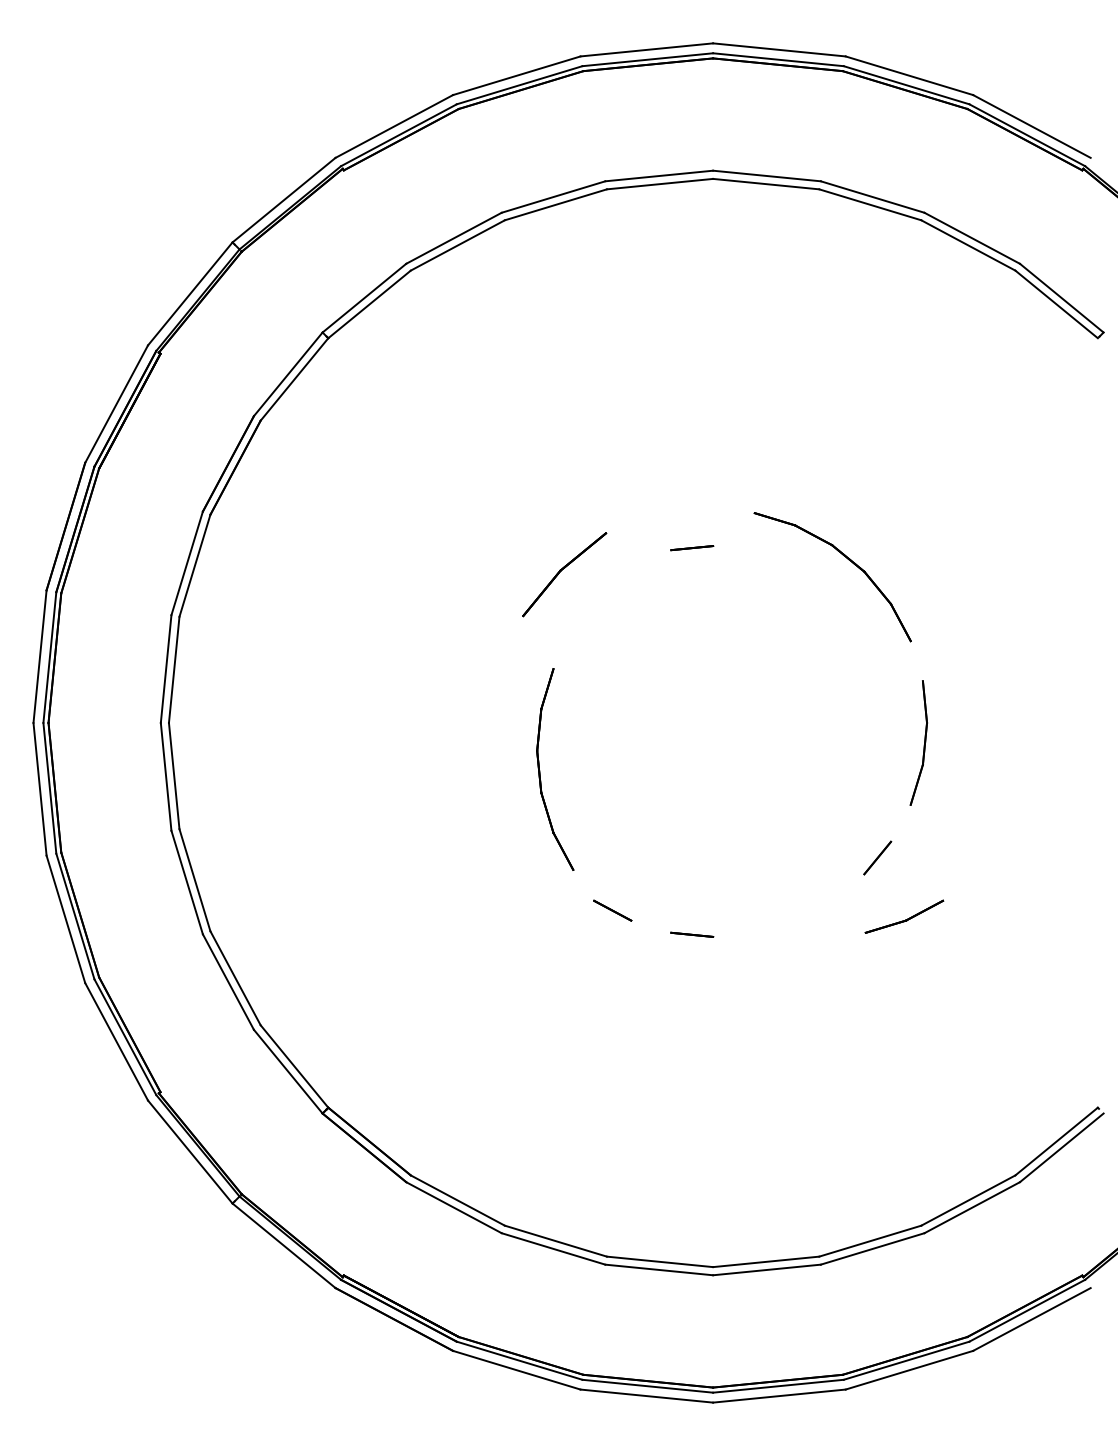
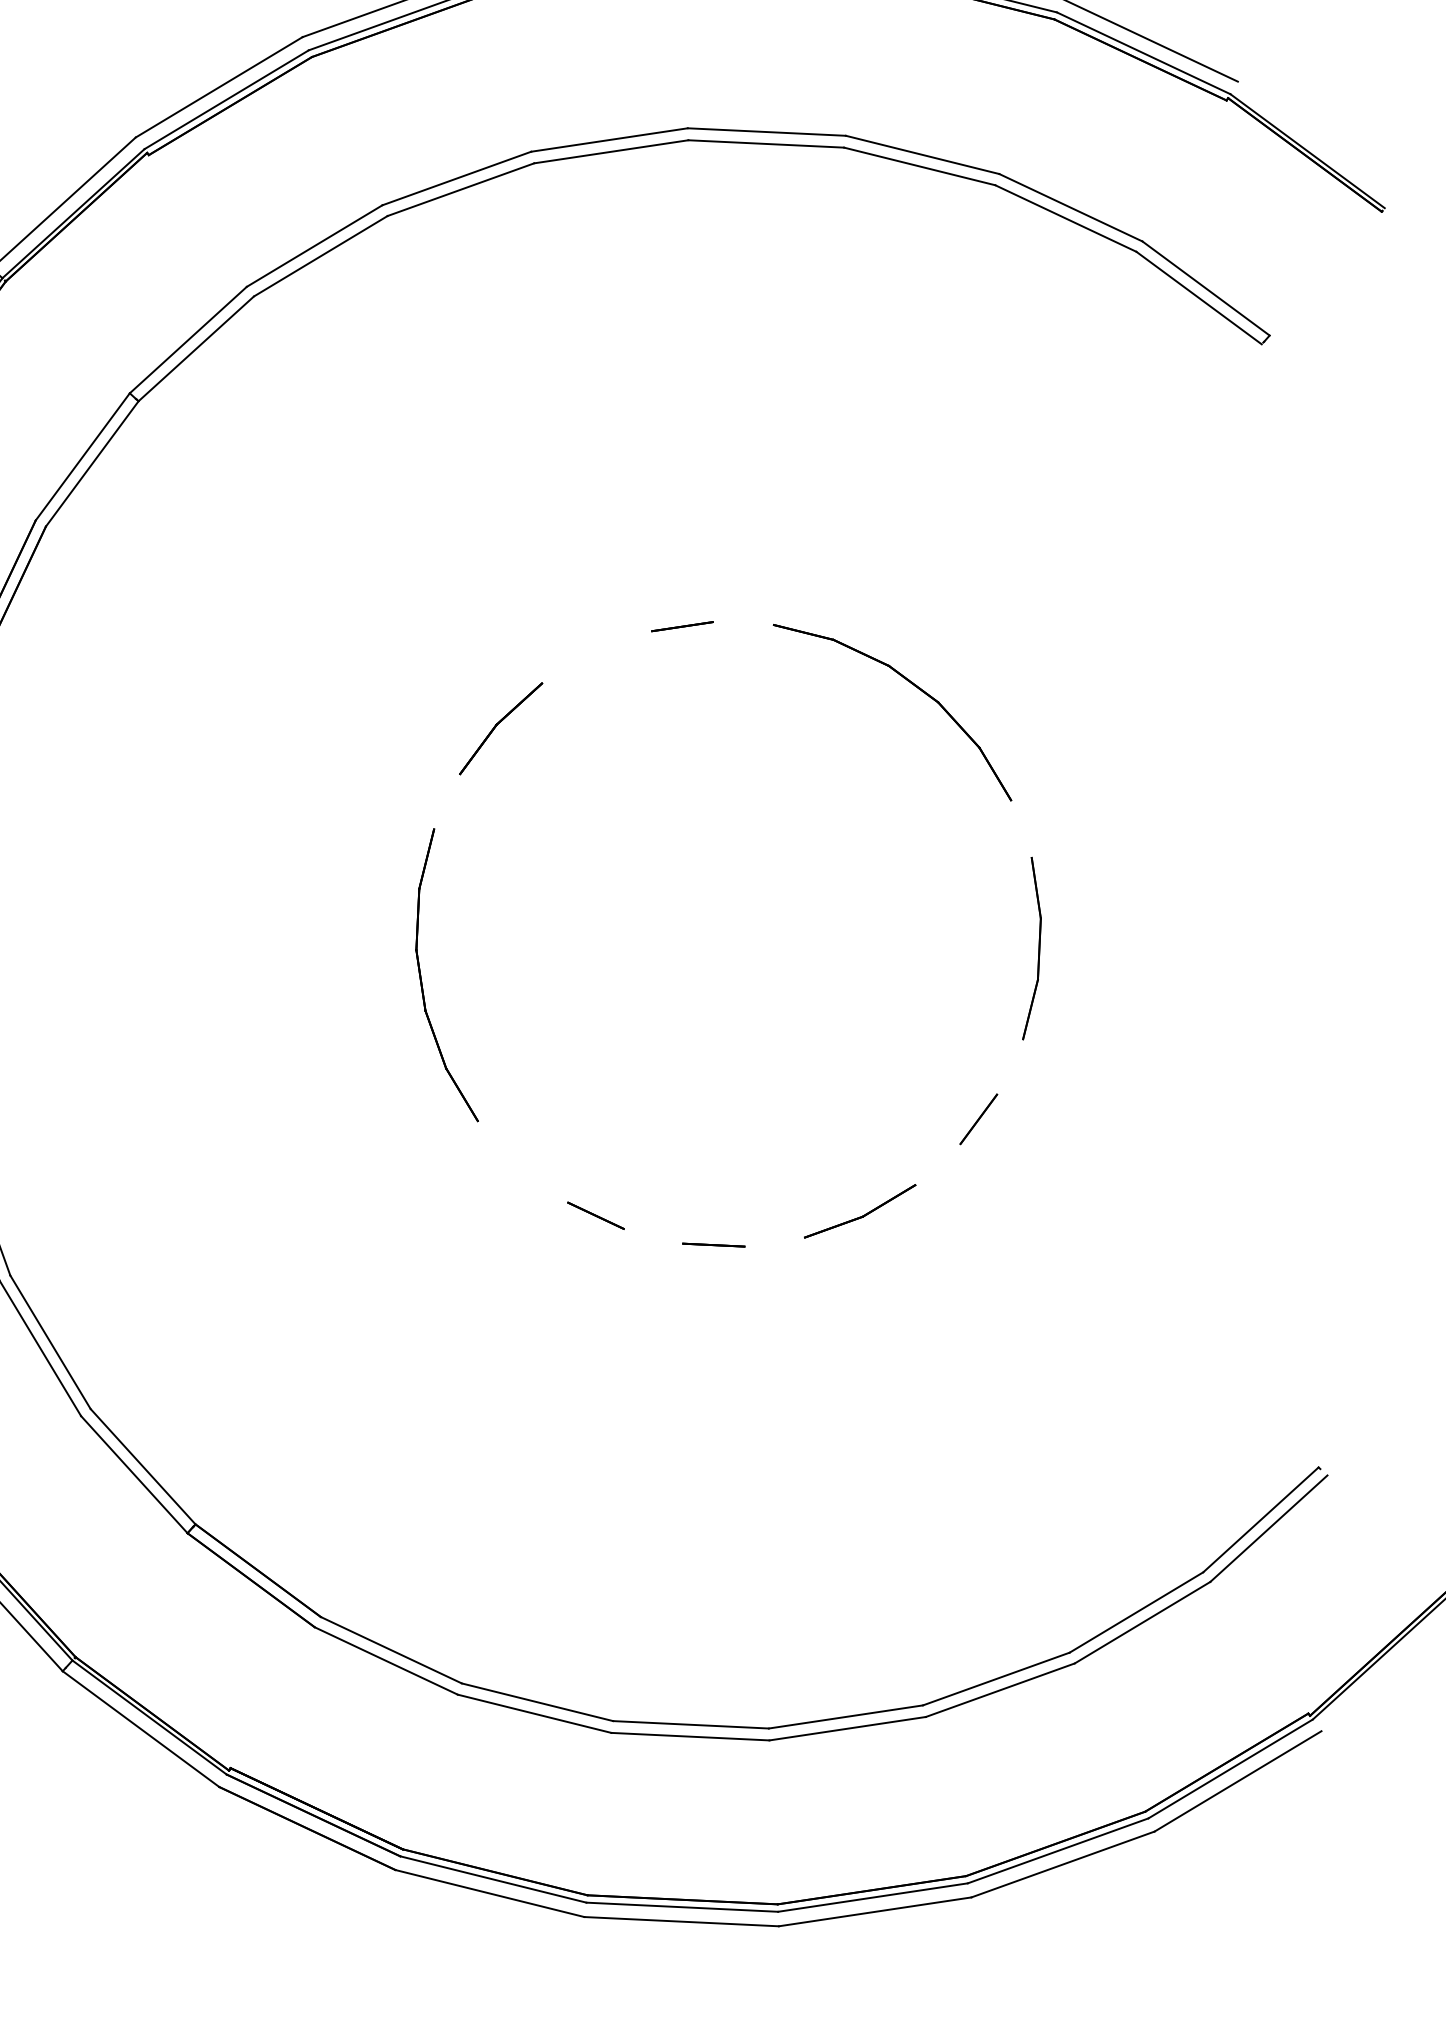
line: (692, 548) -> (682, 627), moved
part: (564, 574) -> (500, 728), size x0.71
part: (540, 770) -> (422, 978), moved
part: (904, 916) -> (860, 1210), moved

